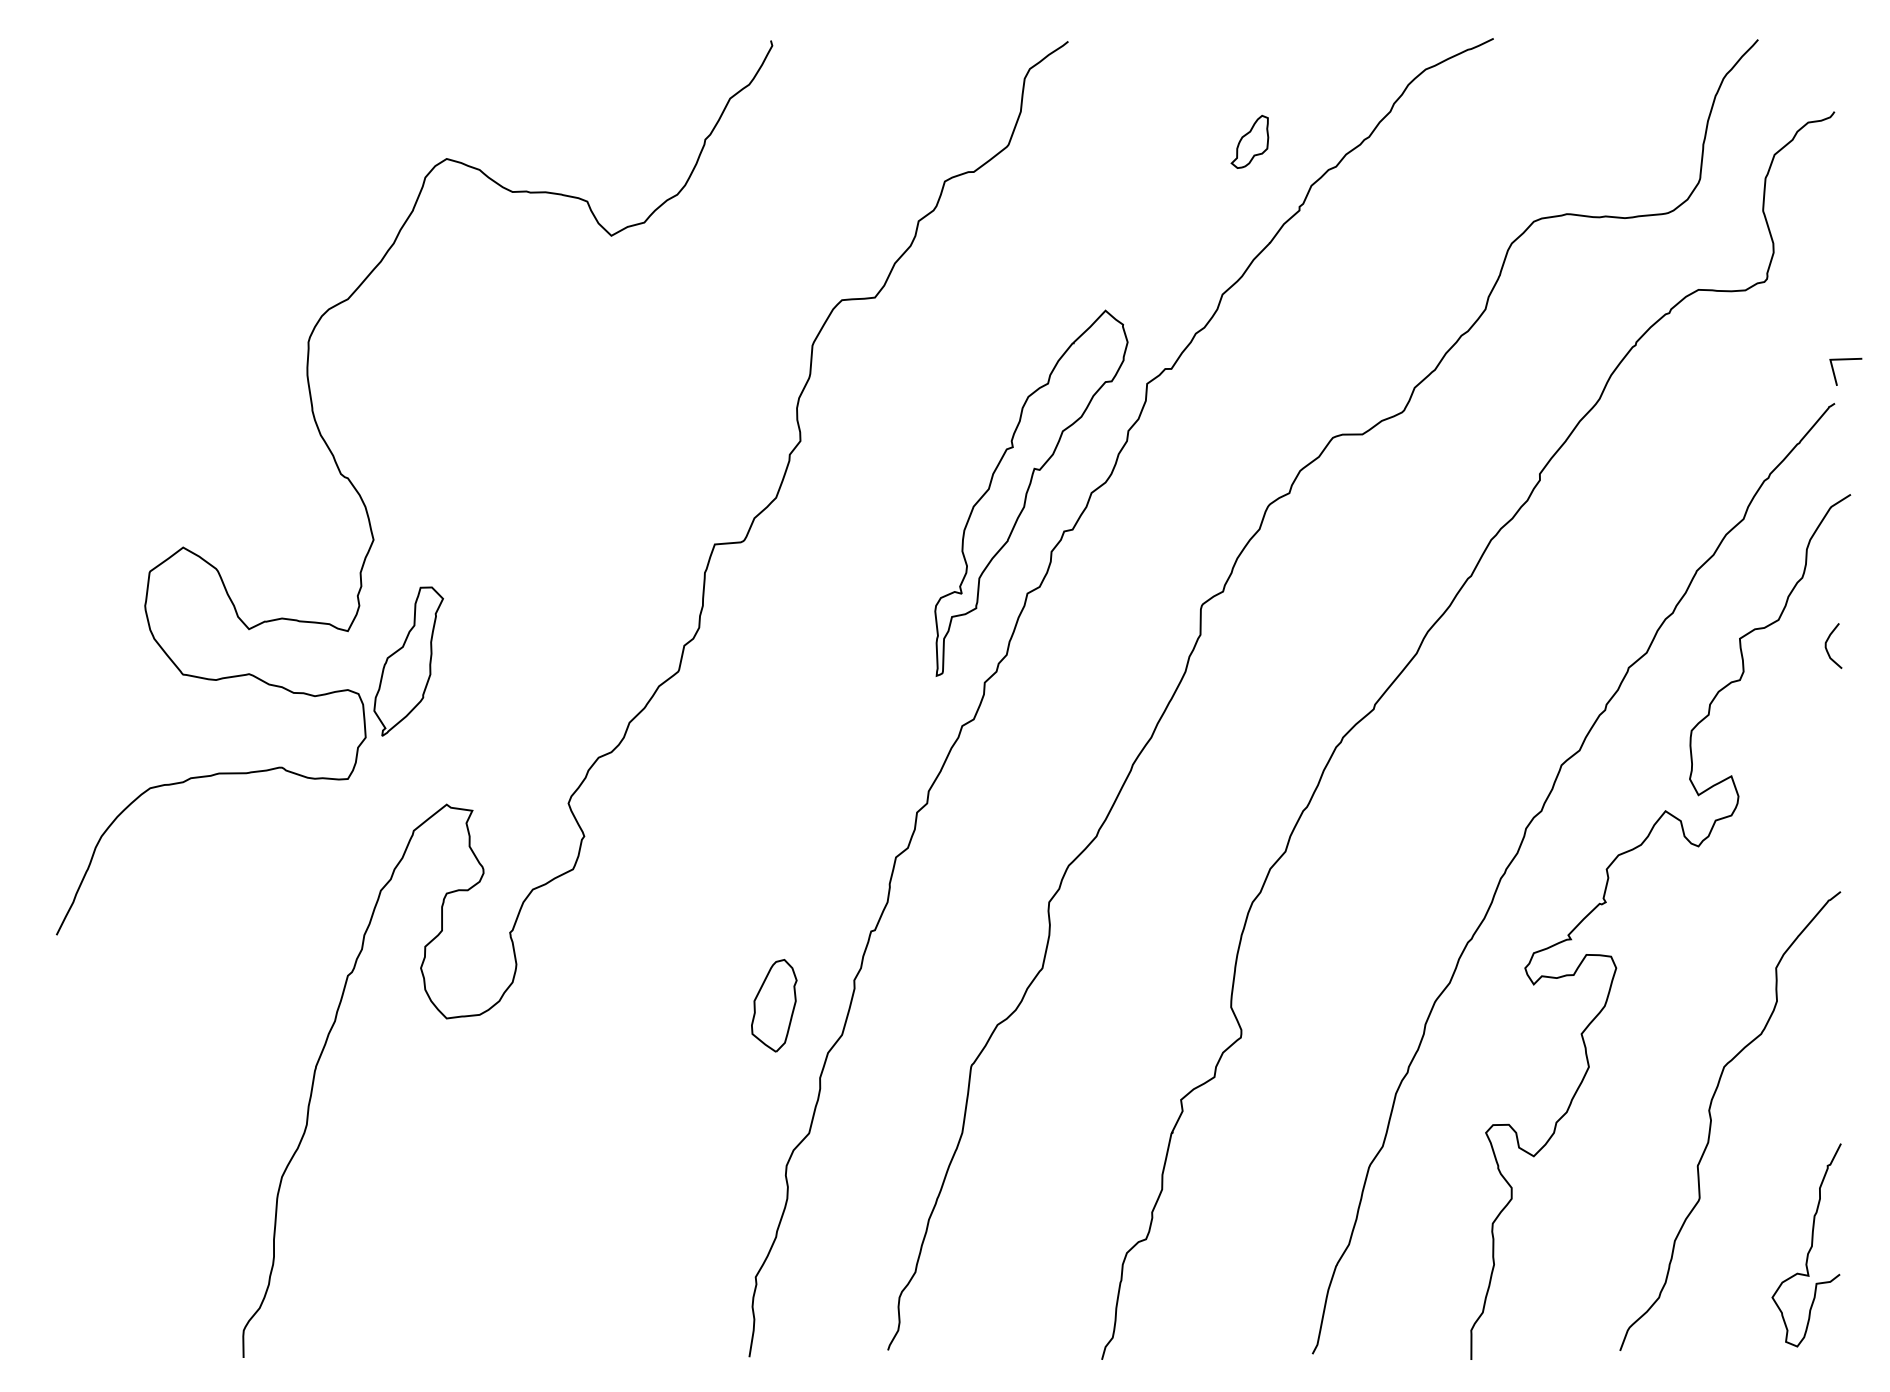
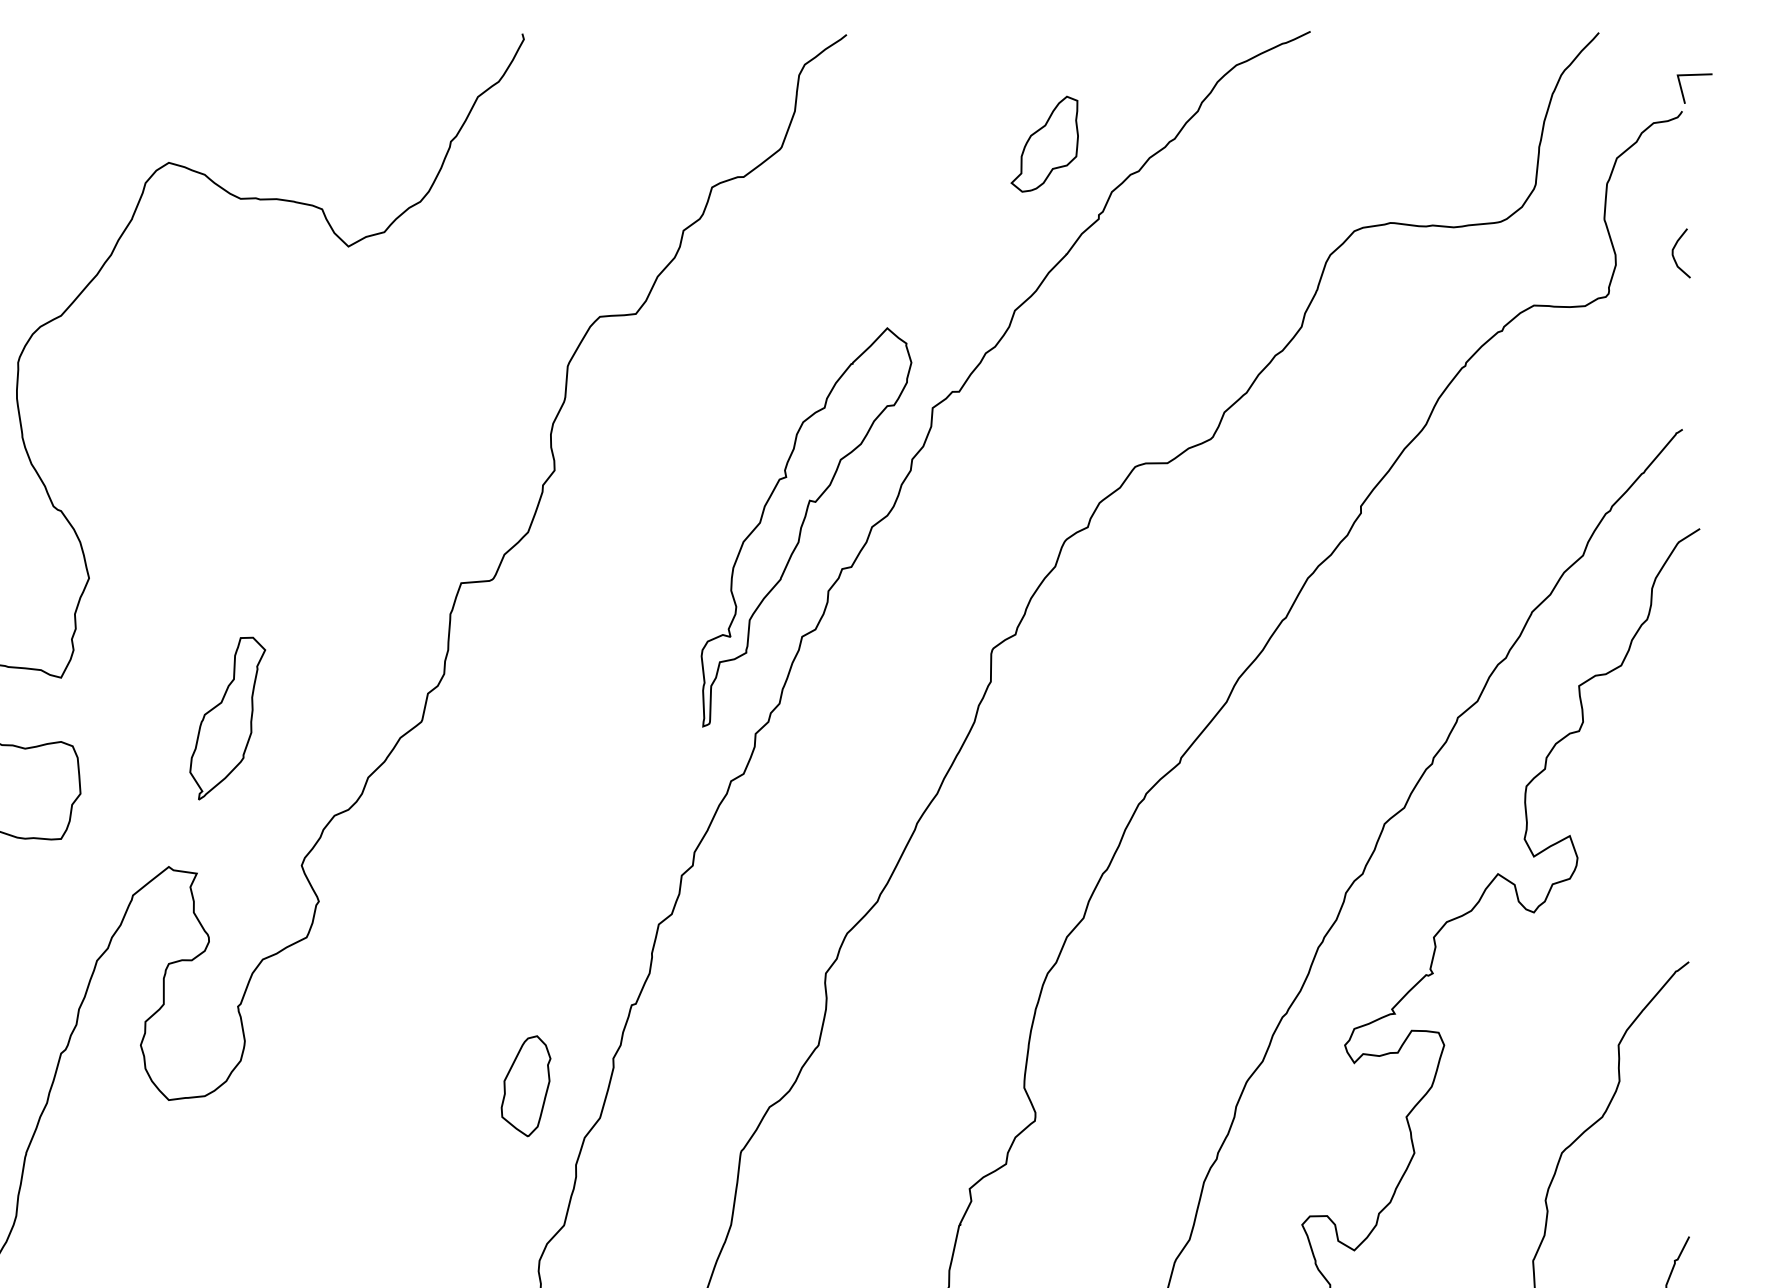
part: (1249, 141) -> (1044, 143), size x1.67
line: (1835, 374) -> (1683, 91), moved
curve: (1827, 642) -> (1674, 249), moved
part: (408, 661) -> (227, 718), moved

